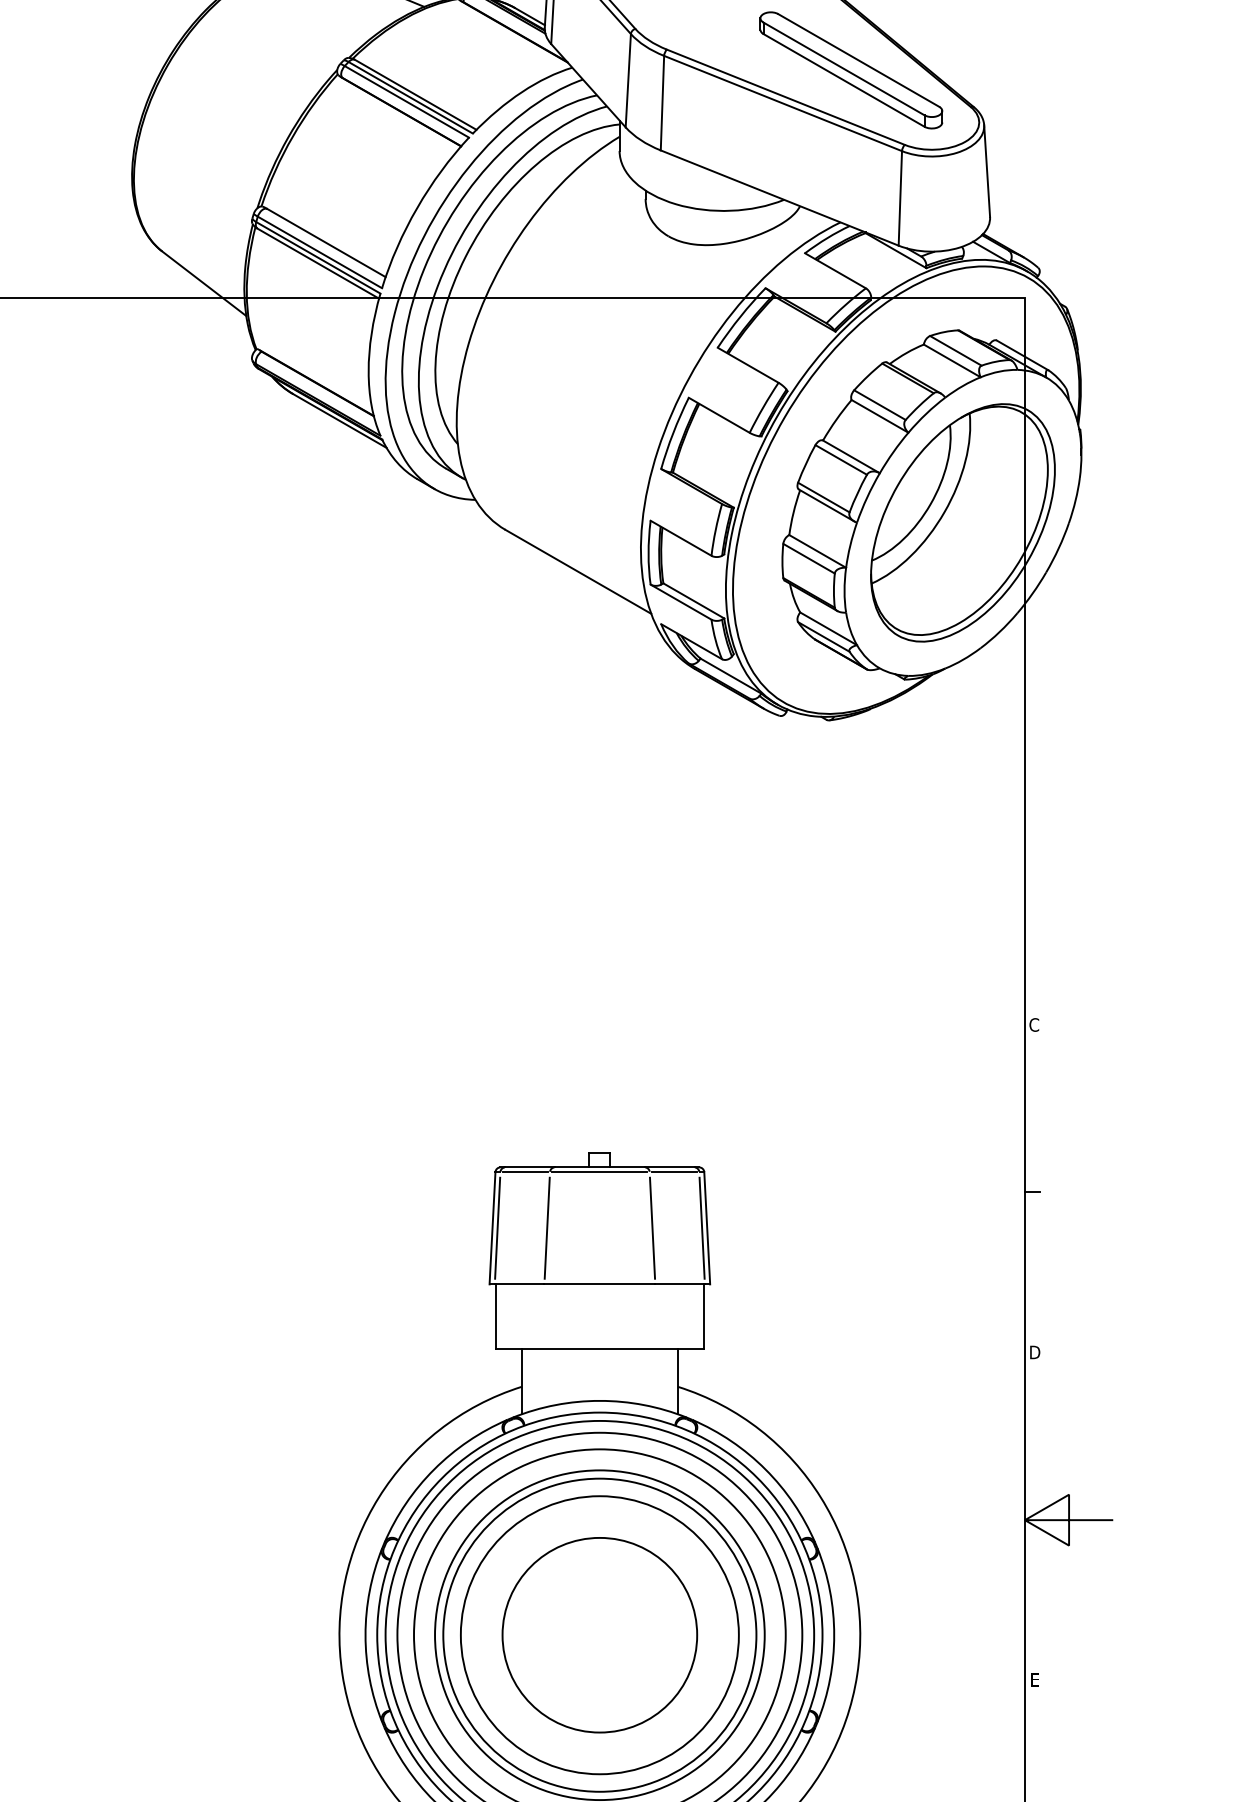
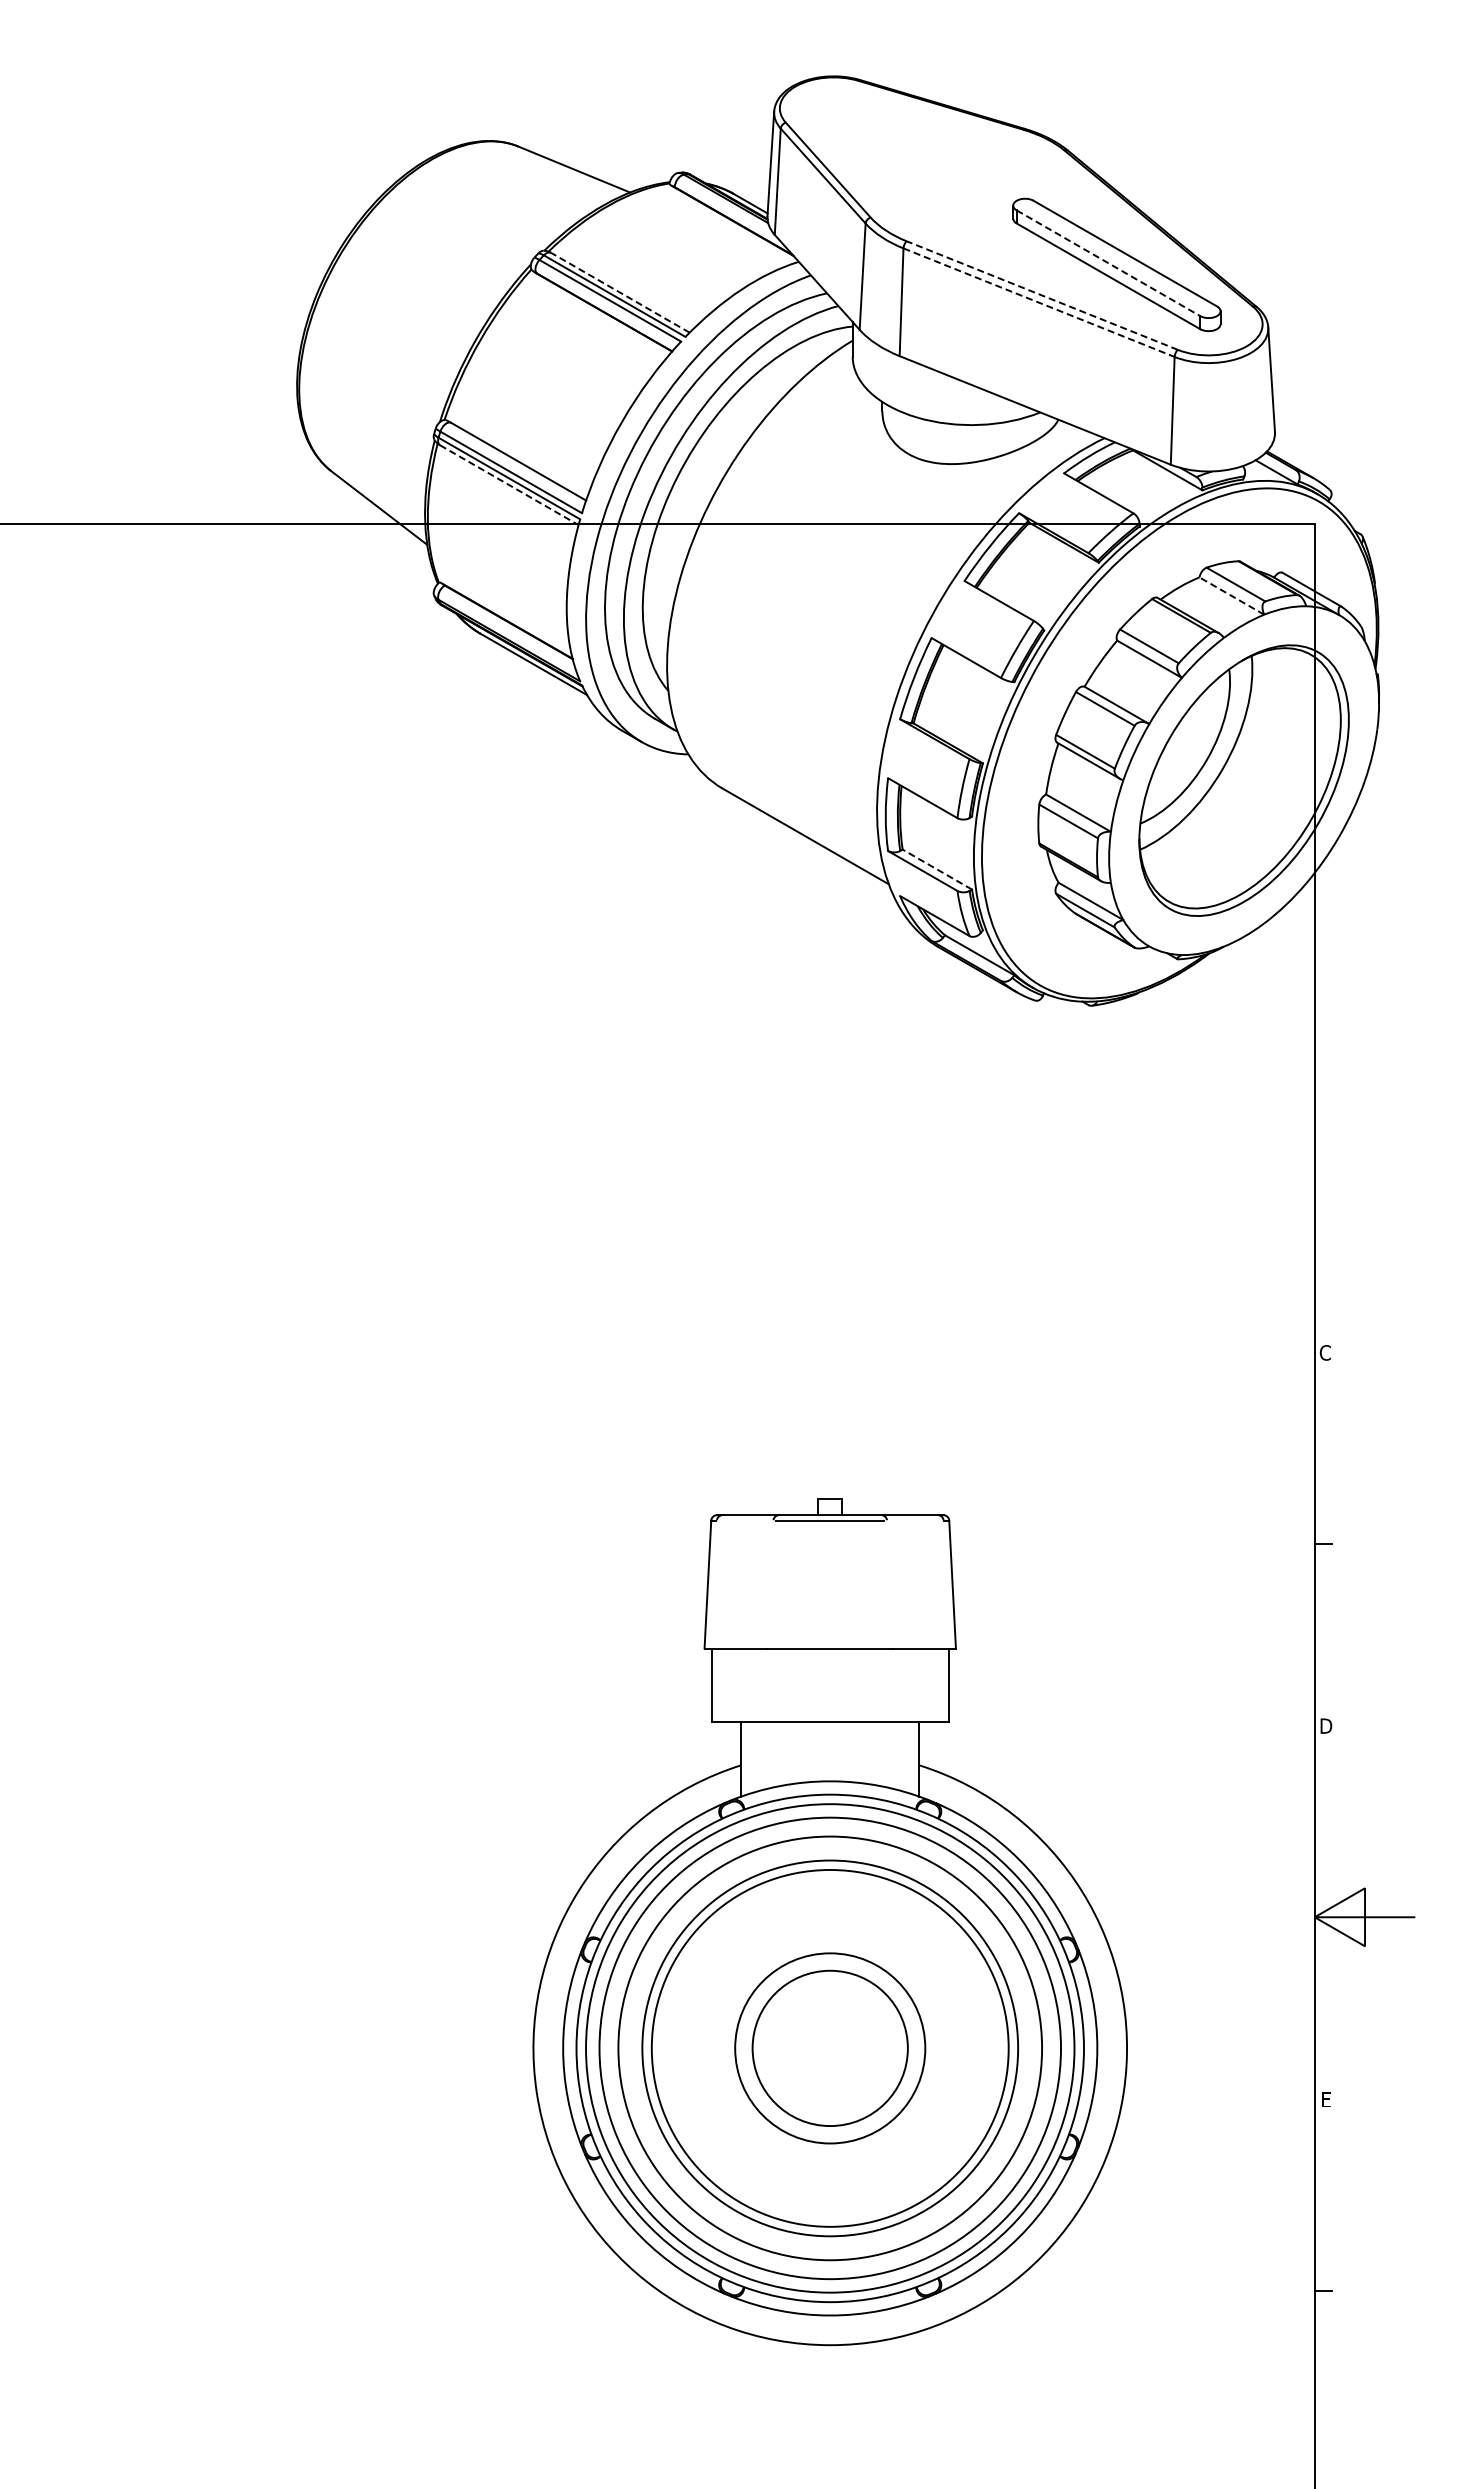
line: (844, 69) -> (1108, 263), solid -> dashed
line: (415, 94) -> (620, 292), solid -> dashed
line: (785, 97) -> (1041, 295), solid -> dashed
line: (783, 103) -> (1039, 302), solid -> dashed
line: (318, 263) -> (509, 485), solid -> dashed
line: (951, 360) -> (1231, 595), solid -> dashed
line: (693, 600) -> (936, 869), solid -> dashed
line: (524, 1172) -> (744, 1520), removed
line: (673, 1172) -> (914, 1520), removed
line: (497, 1228) -> (713, 1584), removed
line: (547, 1228) -> (770, 1584), removed
line: (652, 1228) -> (890, 1584), removed
line: (701, 1228) -> (946, 1584), removed
circle: (599, 1634) -> (829, 2047), size x0.6
circle: (600, 1635) -> (830, 2048), size x0.7

